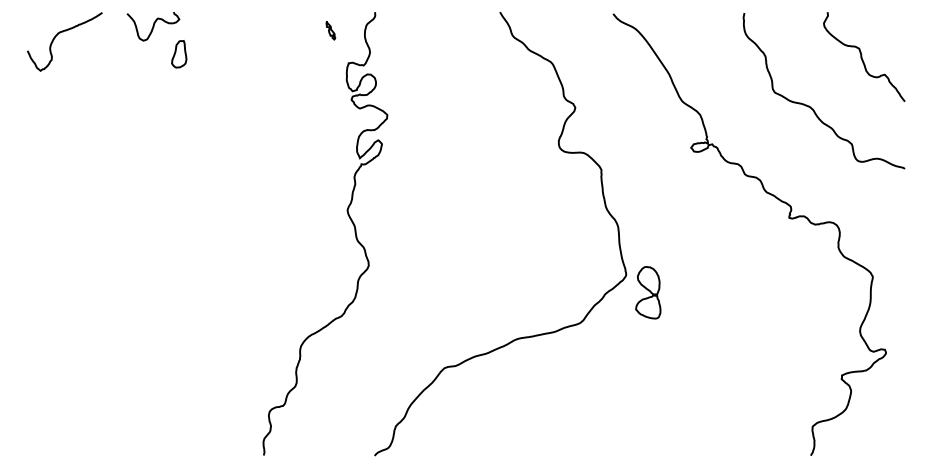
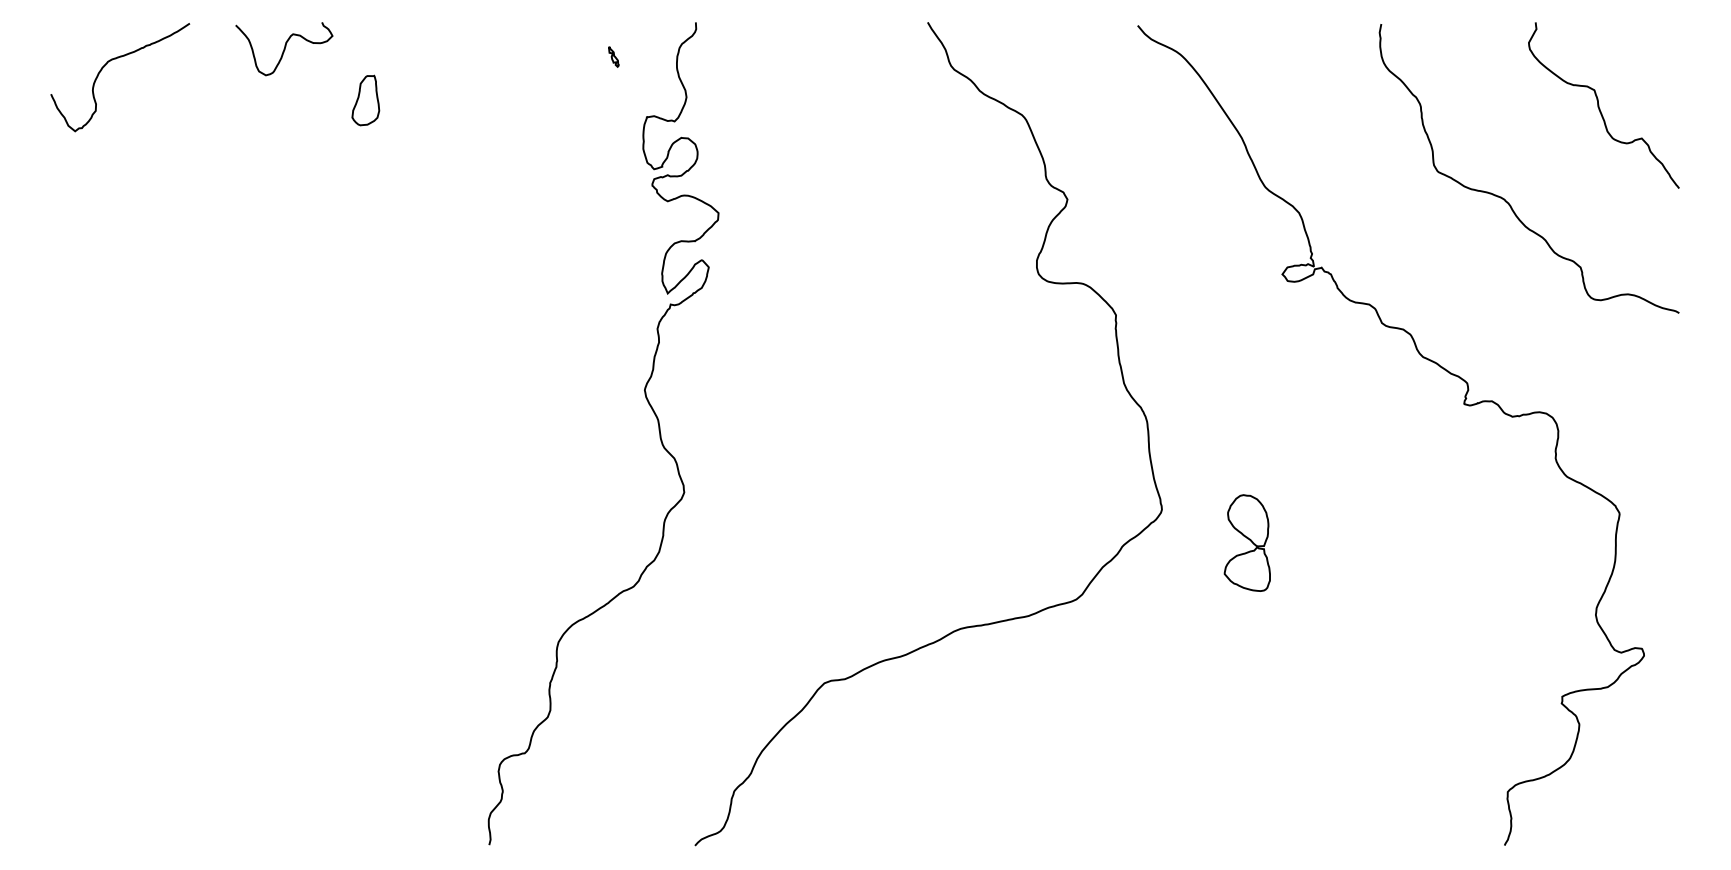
part: (330, 30) -> (613, 56), size x0.6
part: (179, 54) -> (366, 100), moved
part: (648, 292) -> (1247, 542), moved

